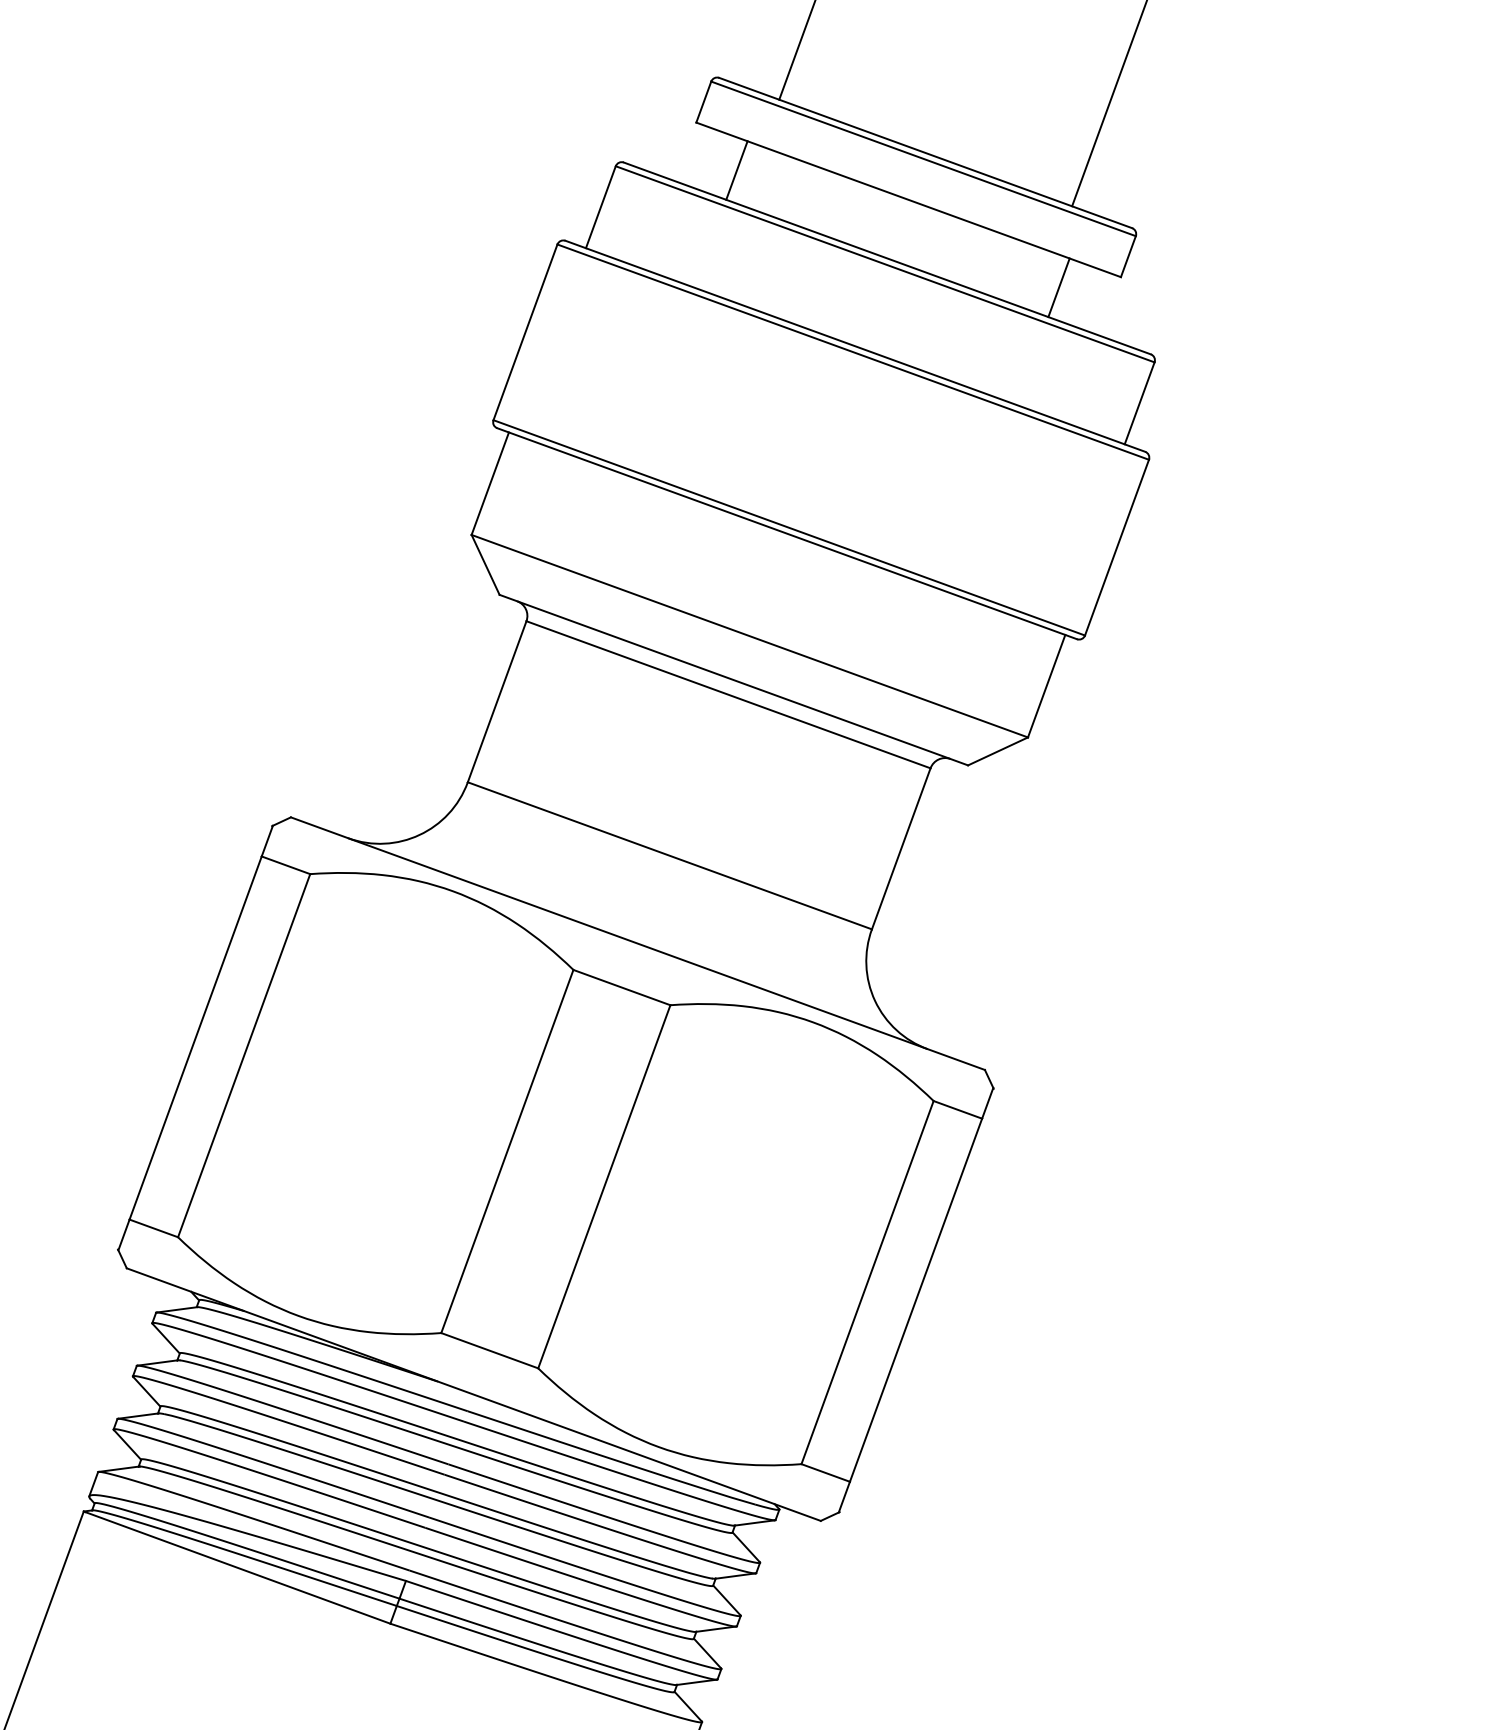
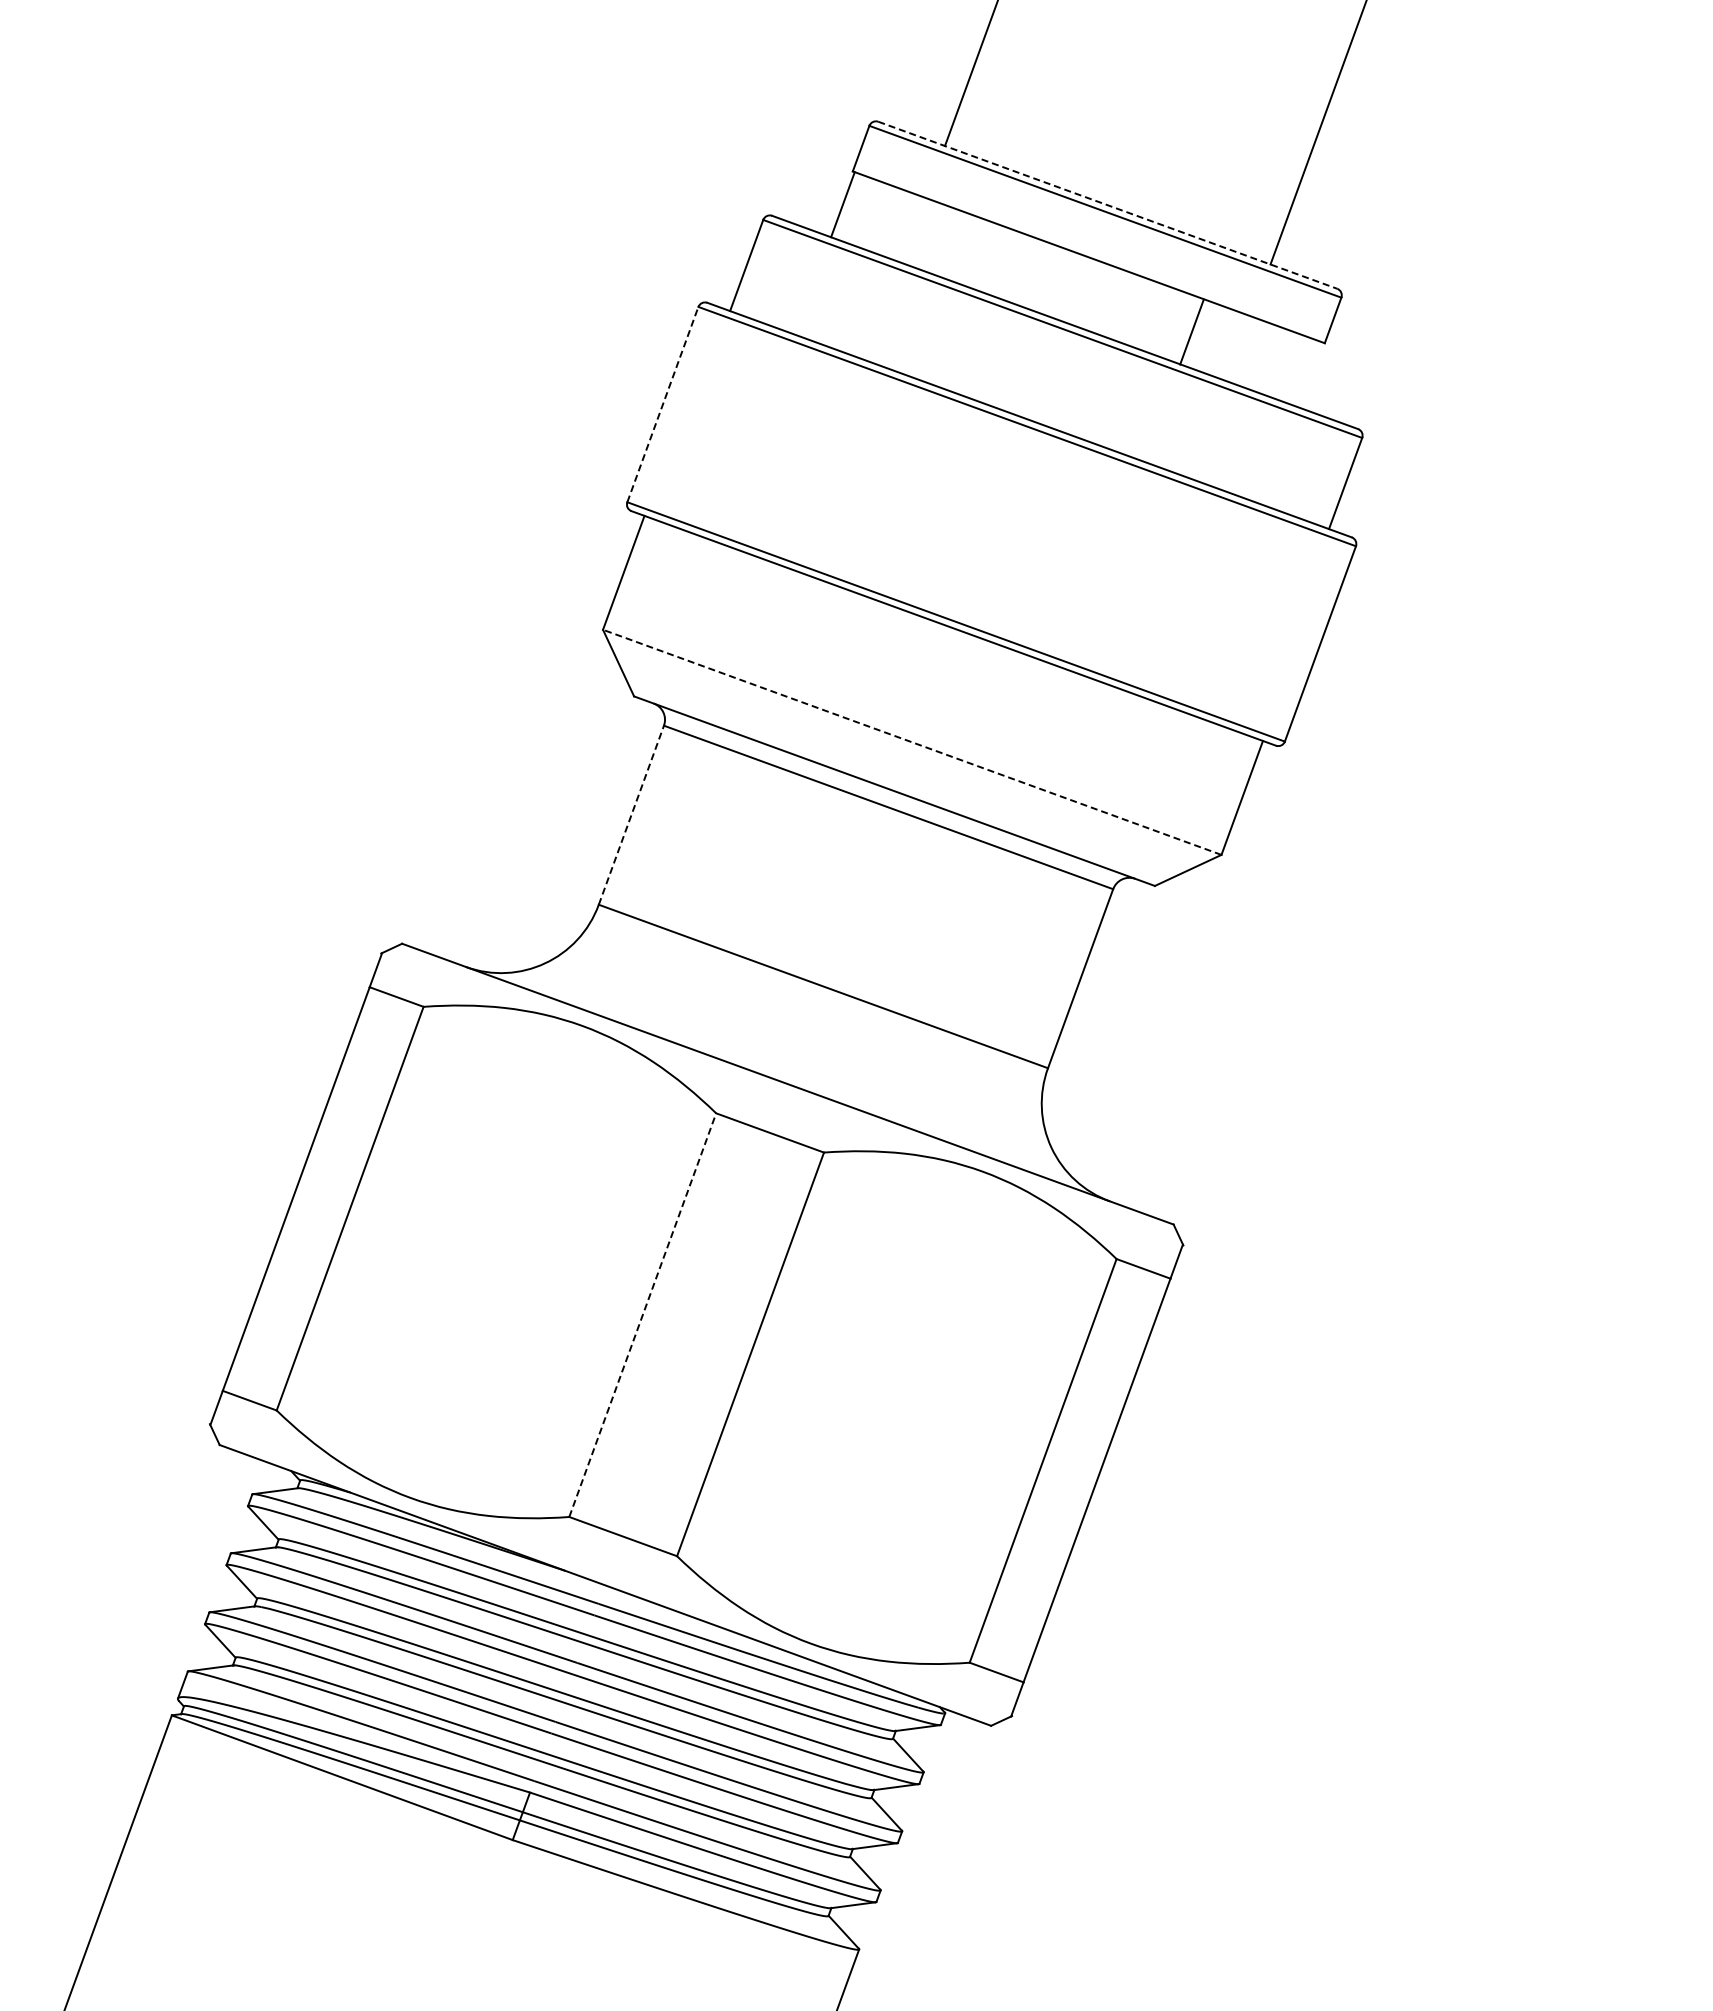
line: (926, 153) -> (1108, 205), solid -> dashed
line: (736, 170) -> (842, 204), moved
line: (1058, 287) -> (1191, 331), moved
line: (525, 332) -> (662, 404), solid -> dashed
line: (749, 636) -> (911, 742), solid -> dashed
line: (497, 701) -> (631, 814), solid -> dashed
line: (507, 1151) -> (642, 1315), solid -> dashed

